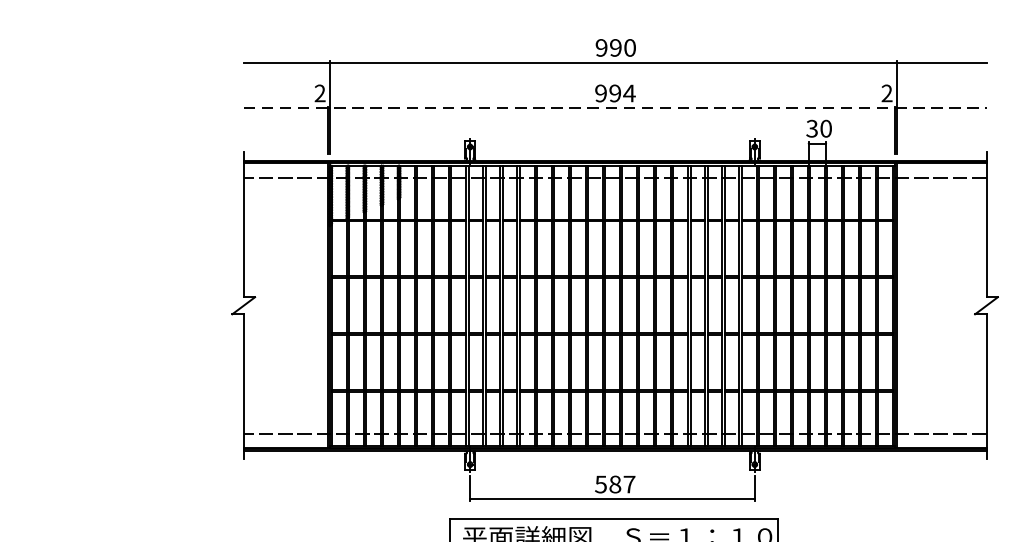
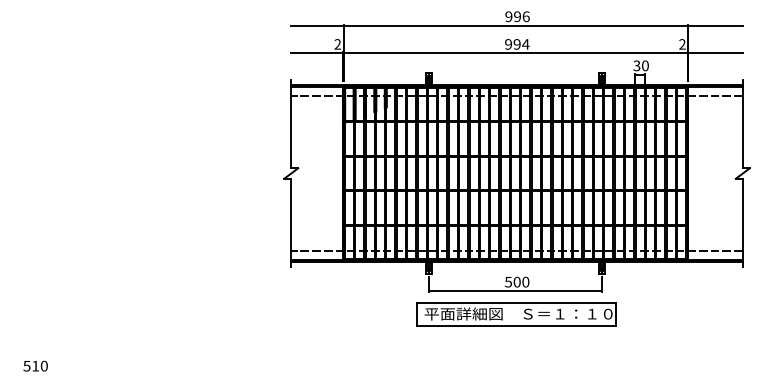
text: (628, 47) -> (525, 16), 990 -> 996
line: (615, 108) -> (517, 53), dashed -> solid
text: (622, 483) -> (521, 281), 587 -> 500

